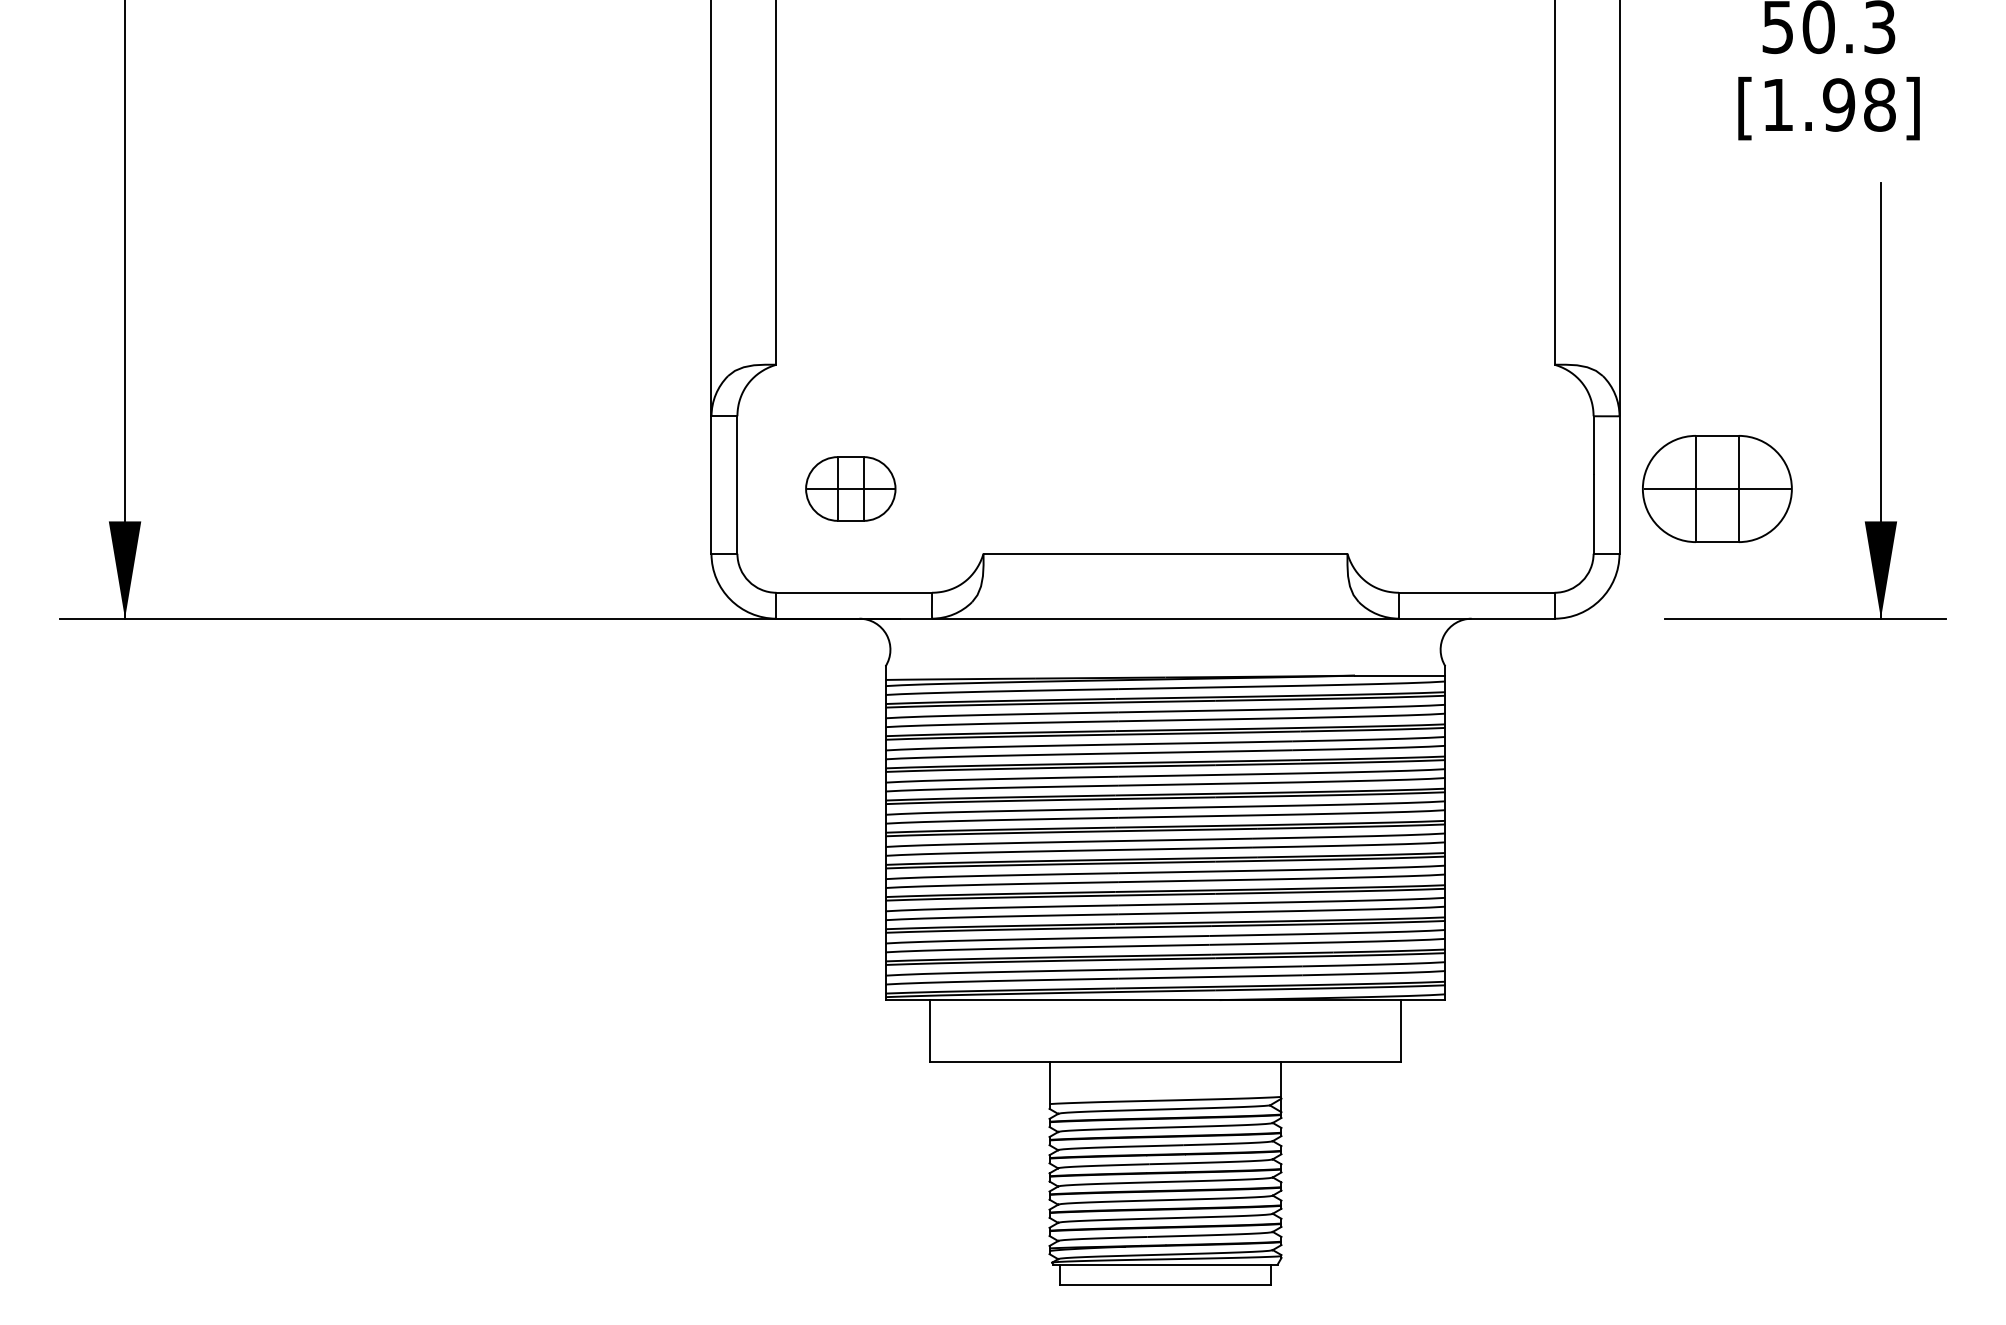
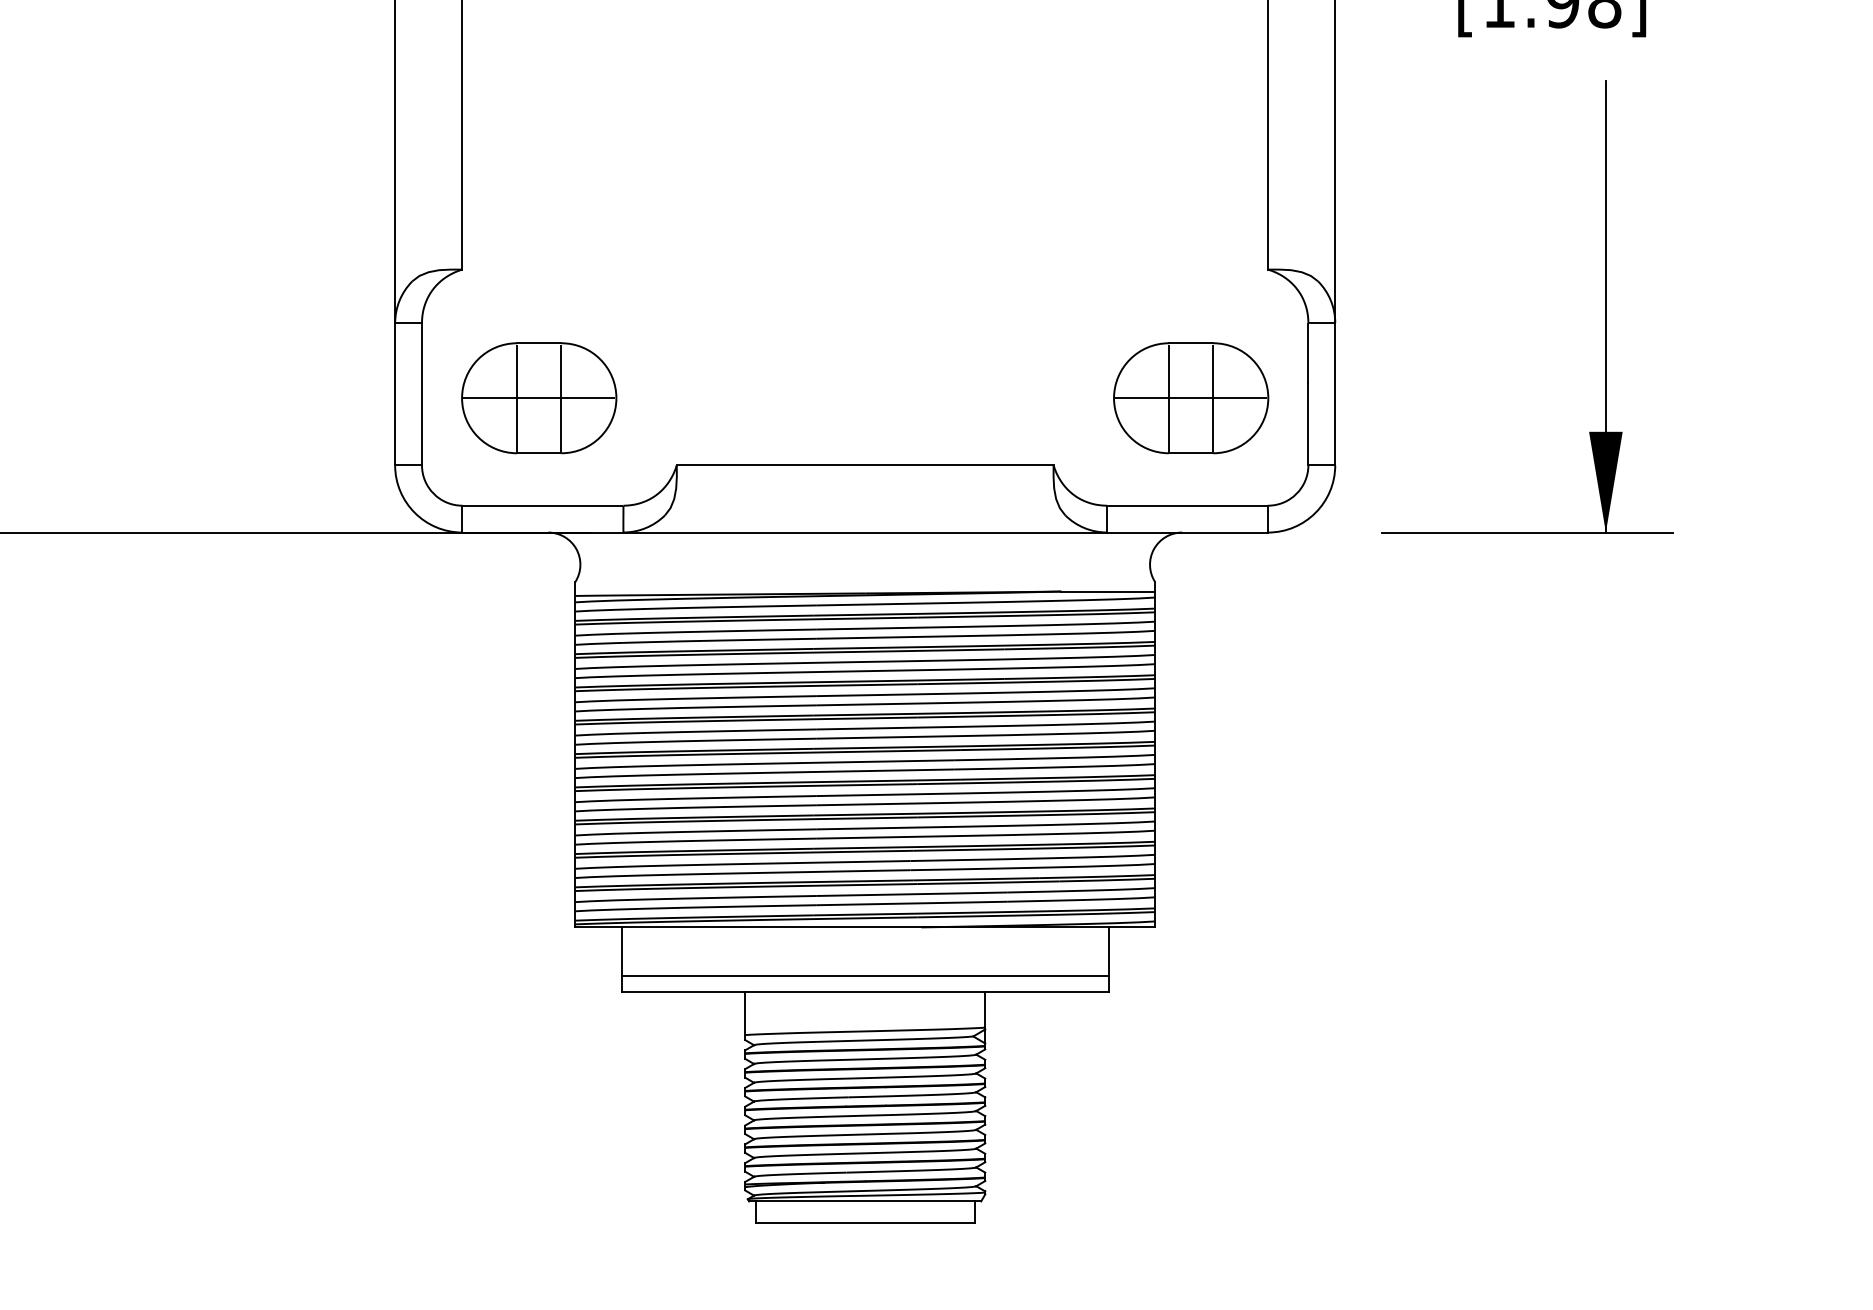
part: (850, 488) -> (539, 397), size x1.67
part: (1717, 488) -> (1191, 397), moved
line: (1165, 1046) -> (865, 975), added

